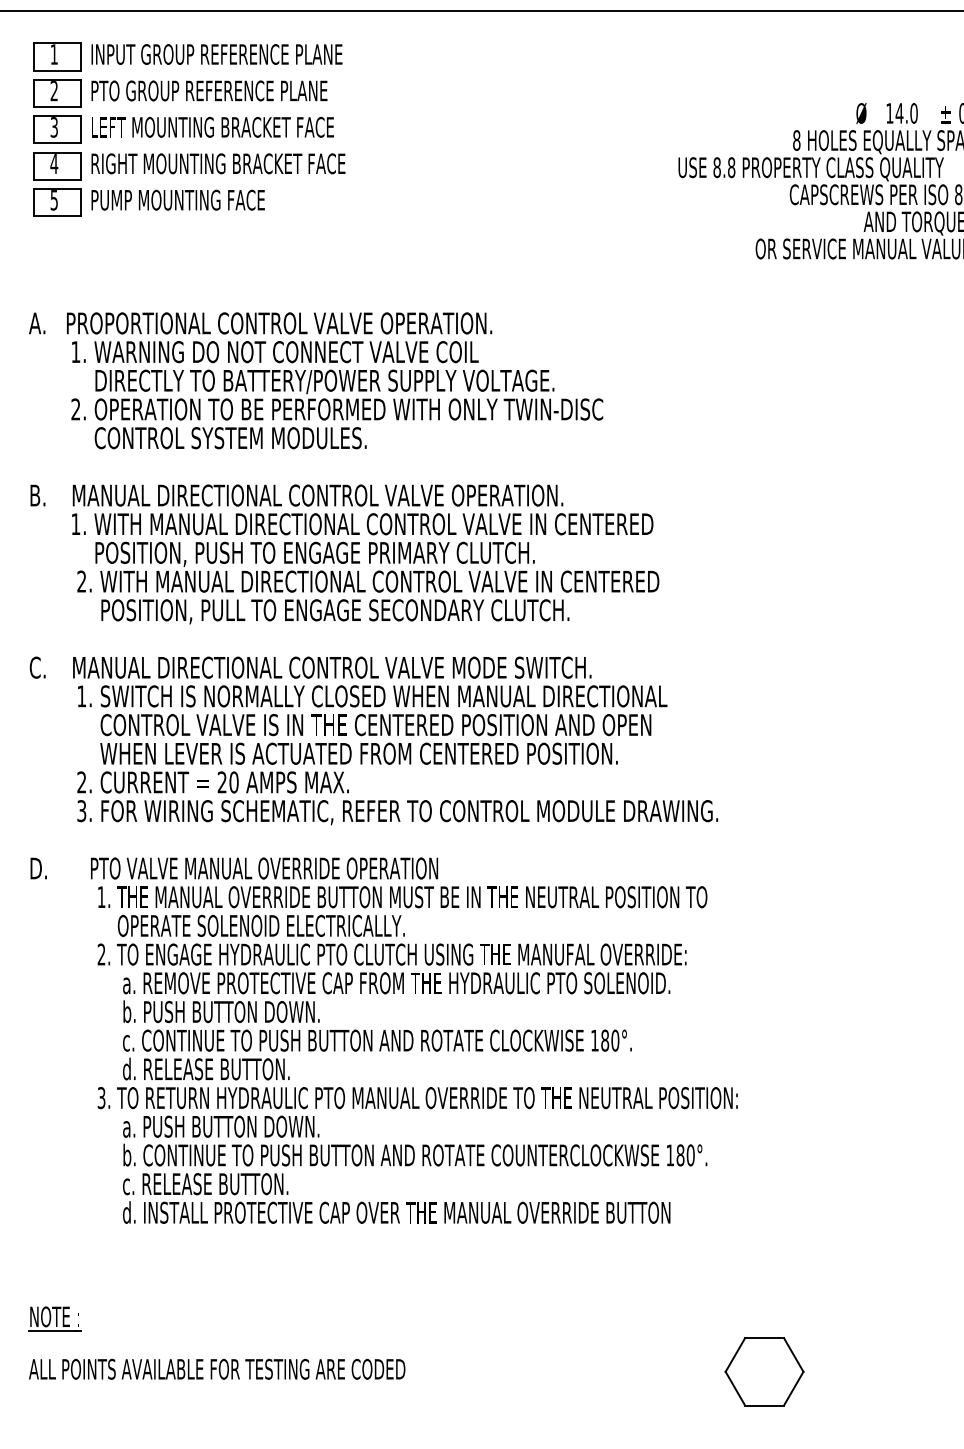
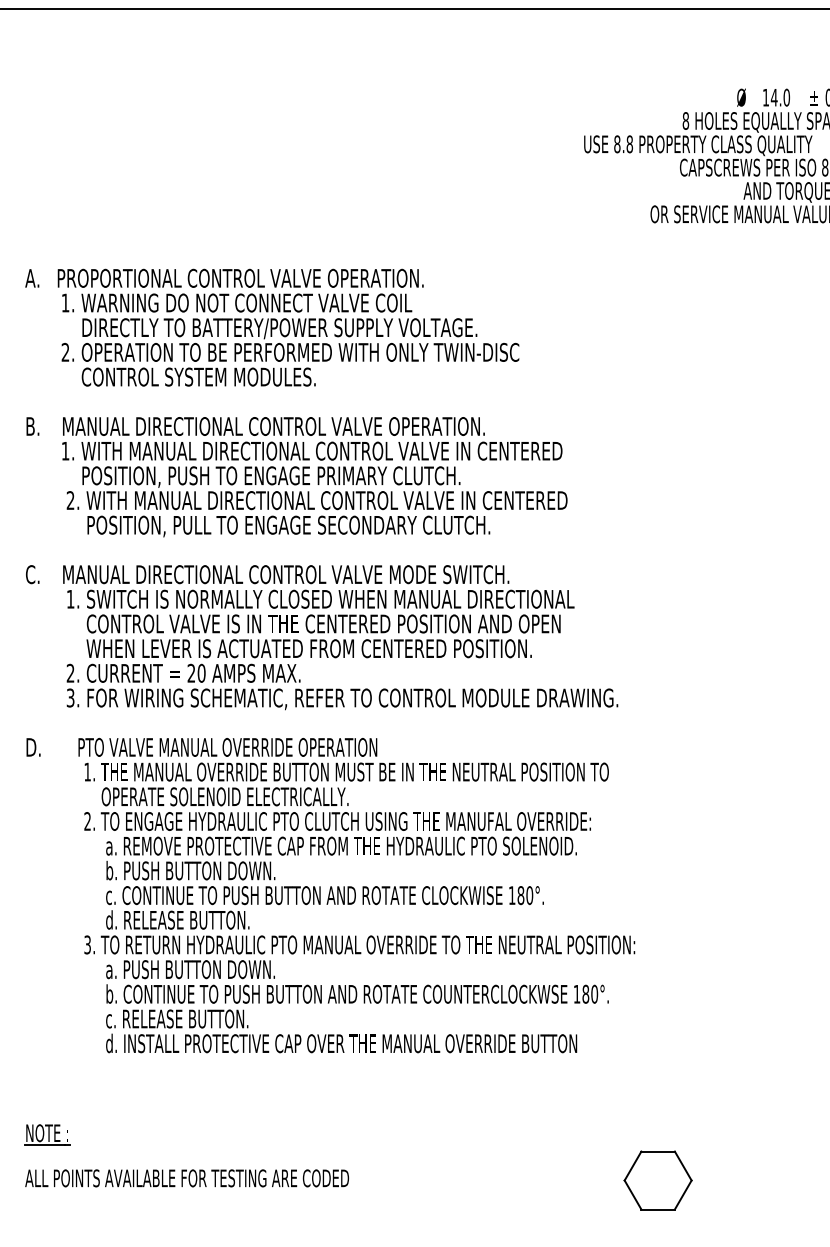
part: (189, 129) -> (163, 111), removed

